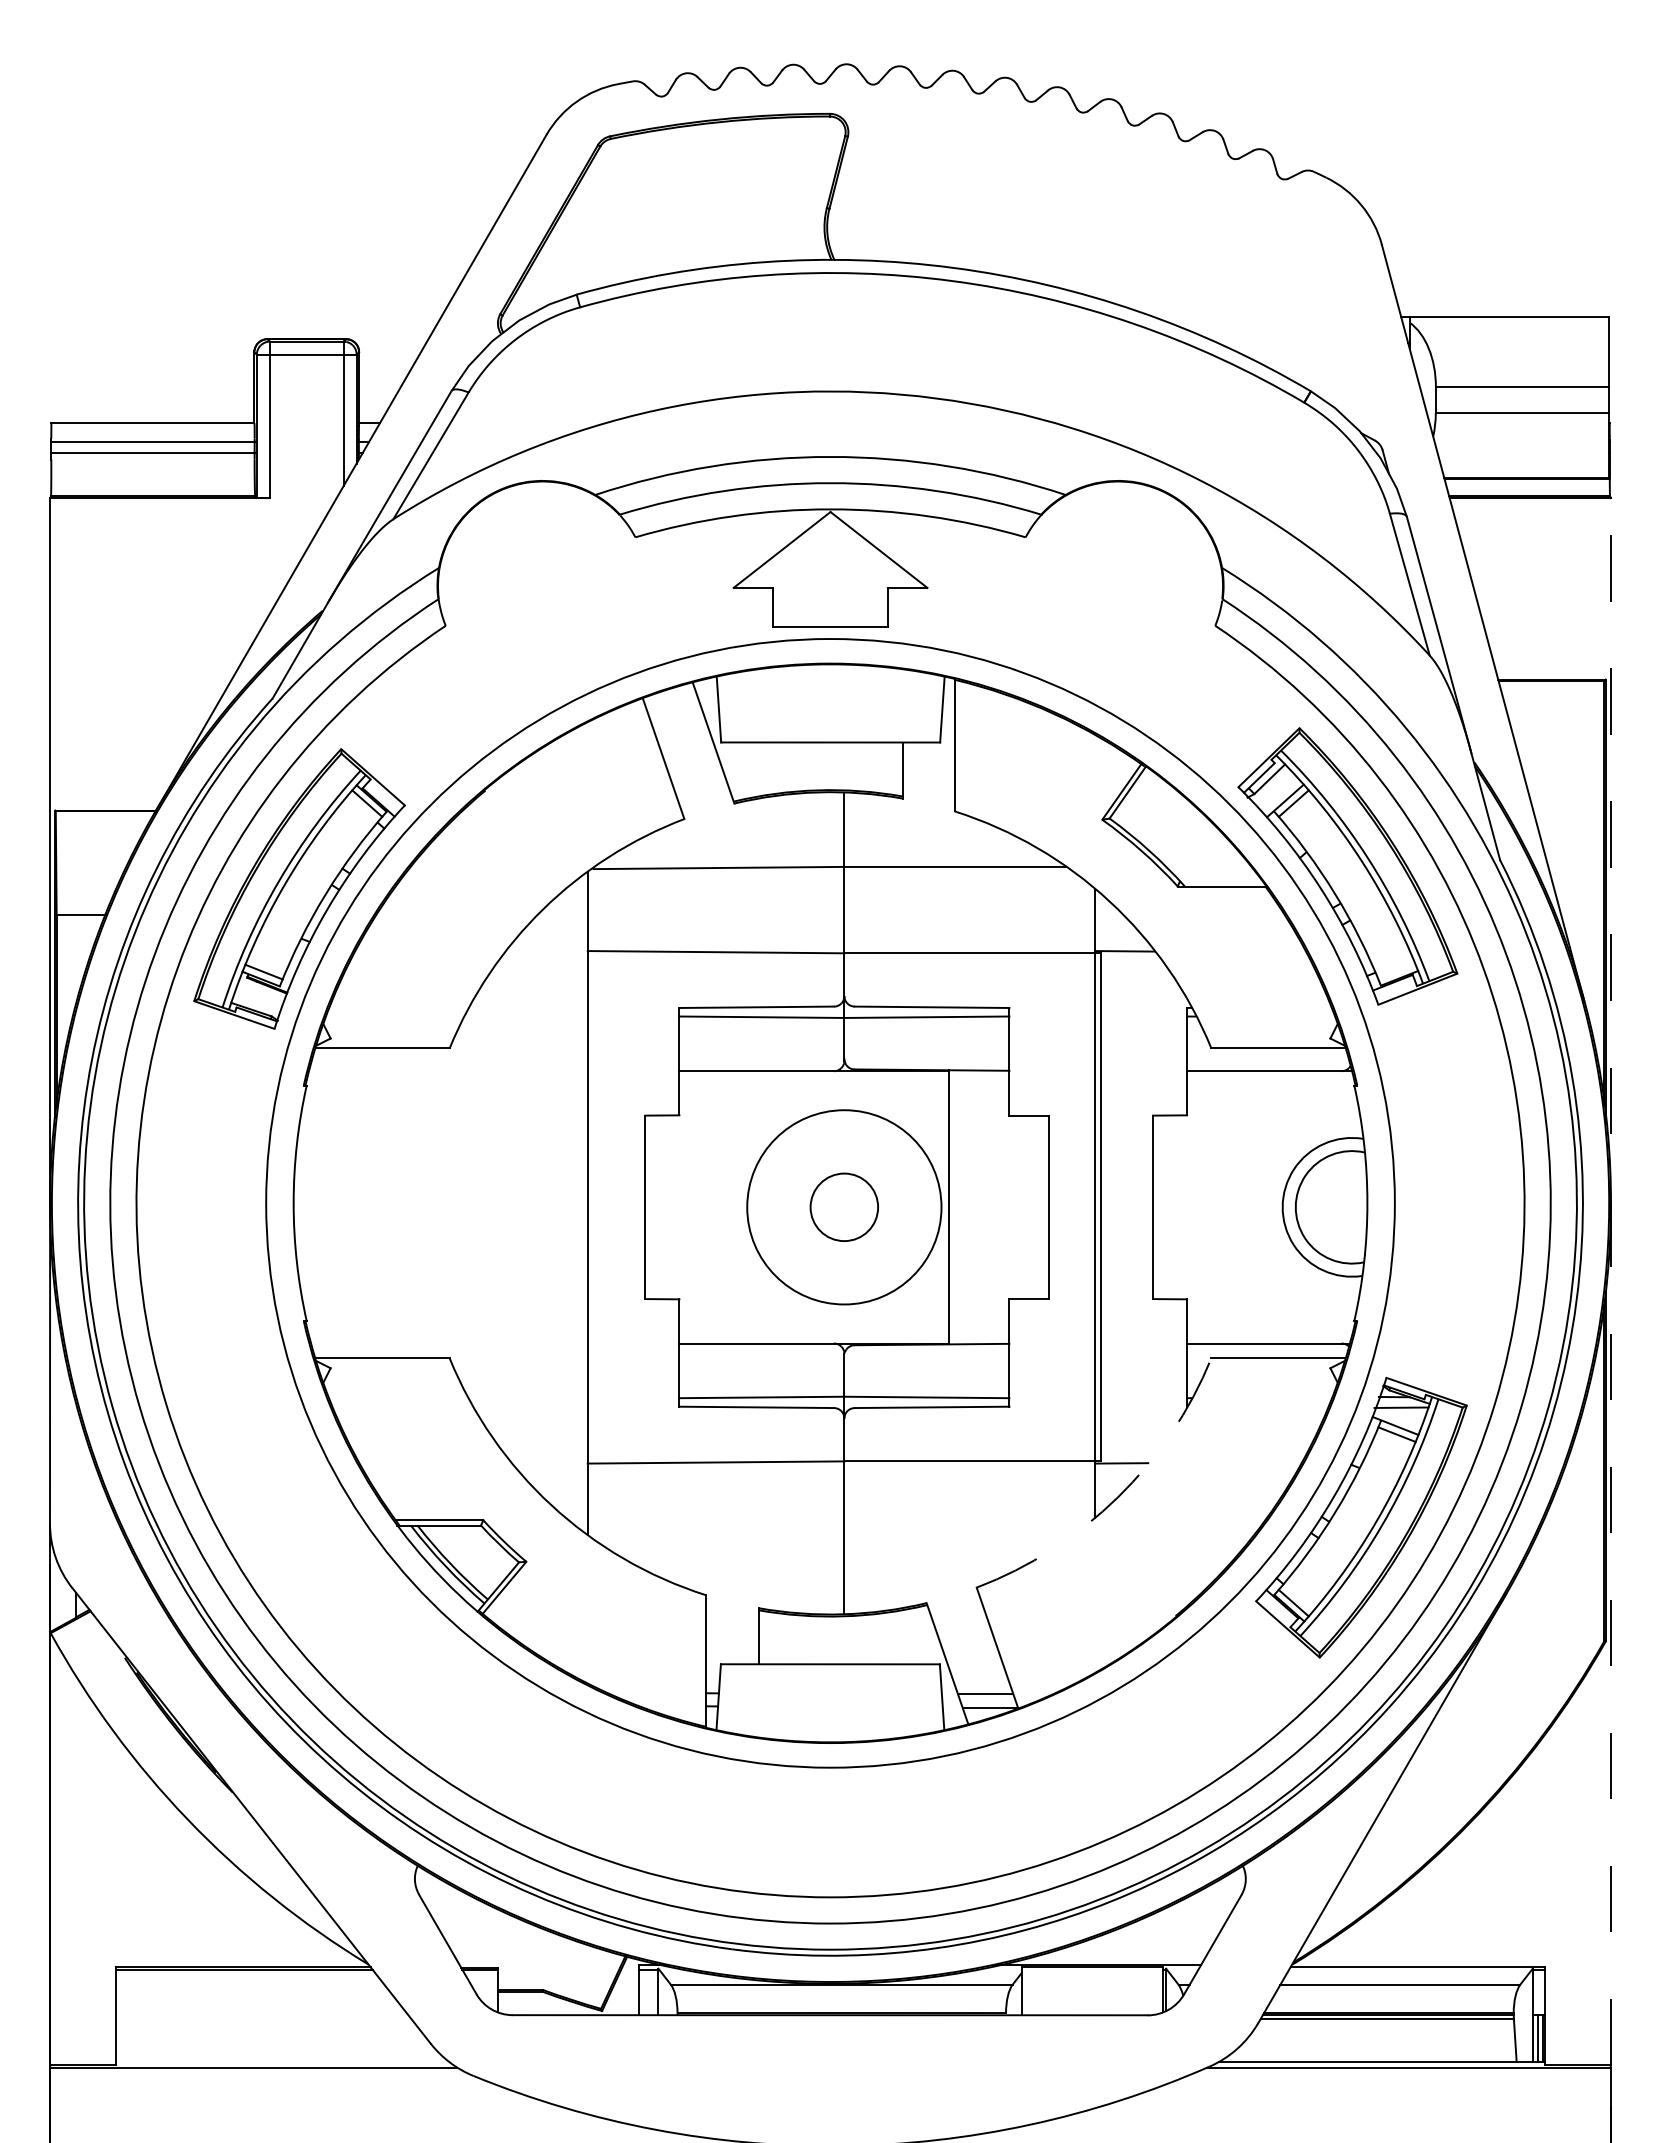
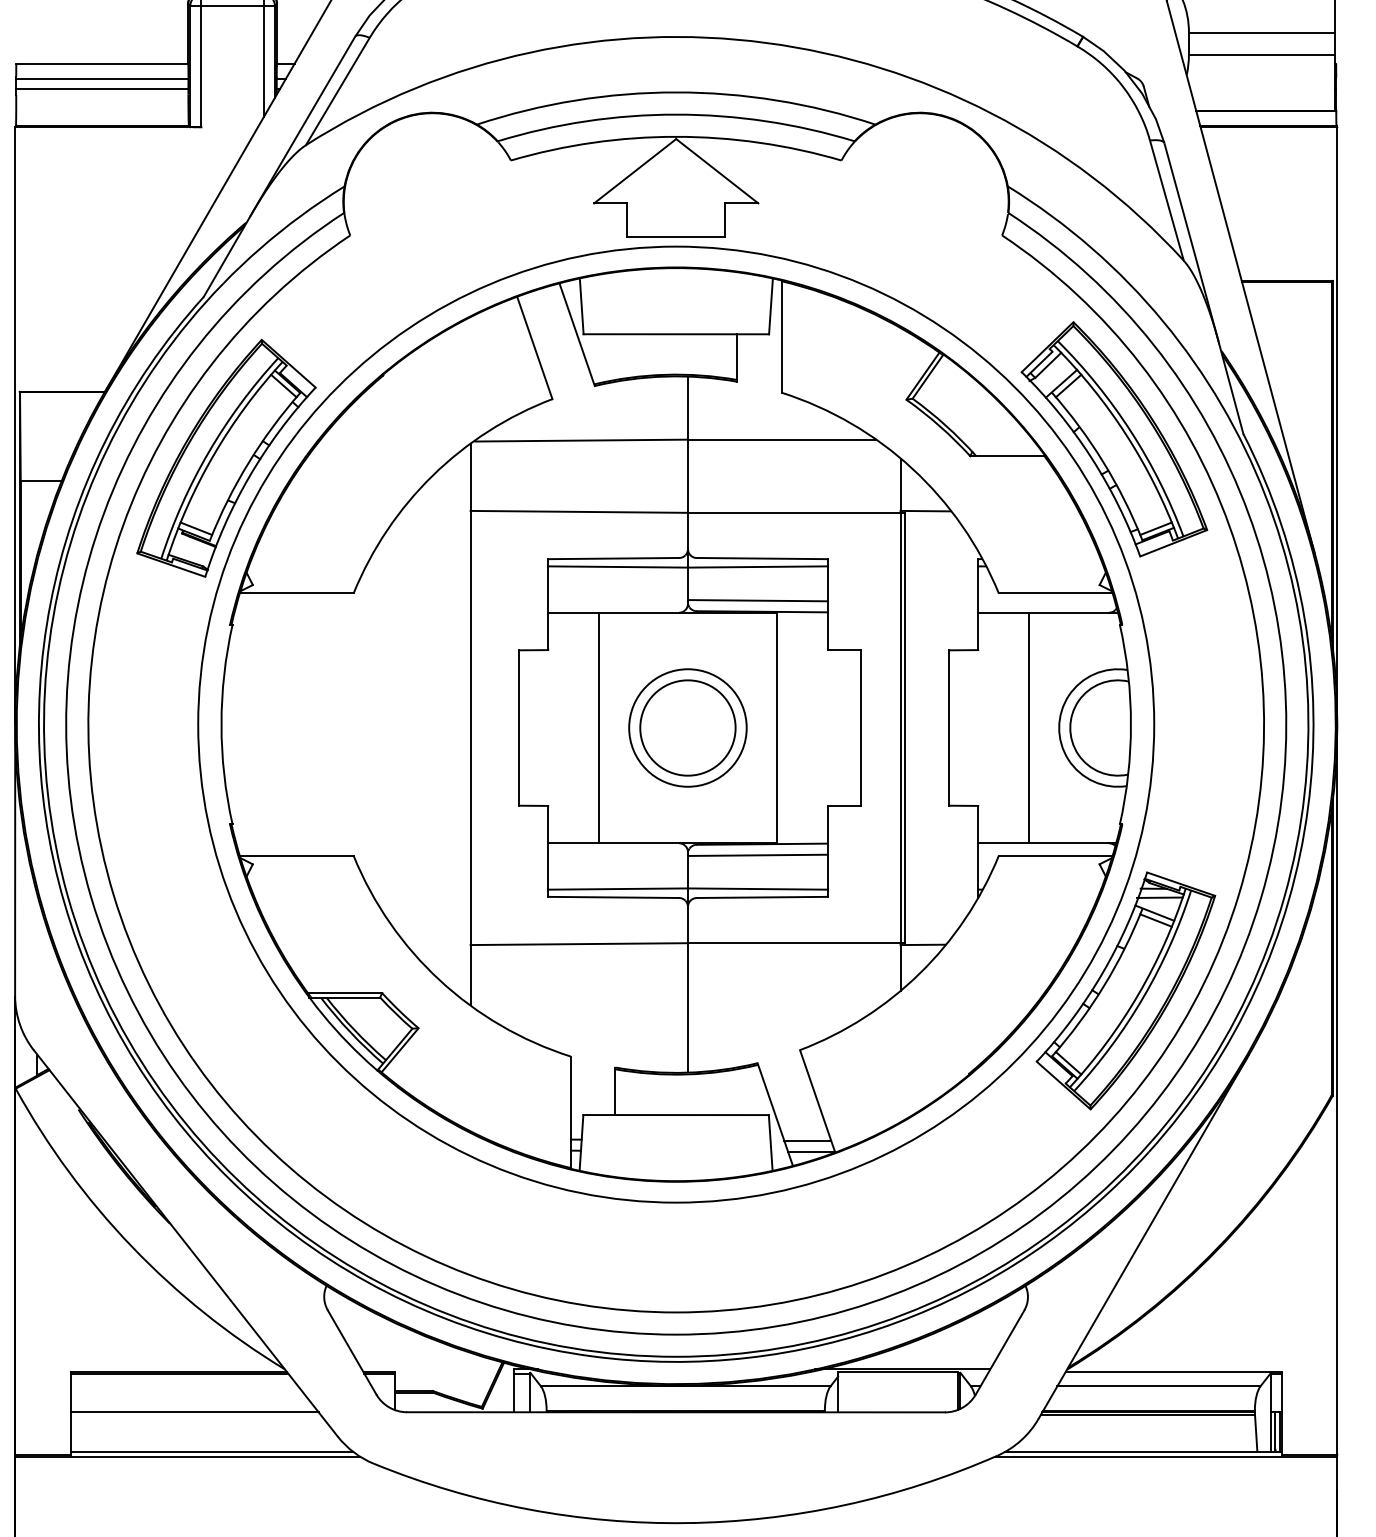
line: (1396, 971) -> (1155, 528), added
line: (926, 1056) -> (757, 600), added
circle: (843, 1206) -> (687, 727), size x0.71
line: (739, 1207) -> (599, 728), added
circle: (844, 1207) -> (688, 728), size x1.67
line: (1247, 1207) -> (1029, 728), added
line: (1610, 1281) -> (1336, 790), dashed -> solid
line: (926, 1357) -> (757, 855), added
arc: (1117, 1497) -> (919, 973), dashed -> solid
line: (261, 2015) -> (194, 1412), added
line: (282, 2062) -> (212, 1452), added

